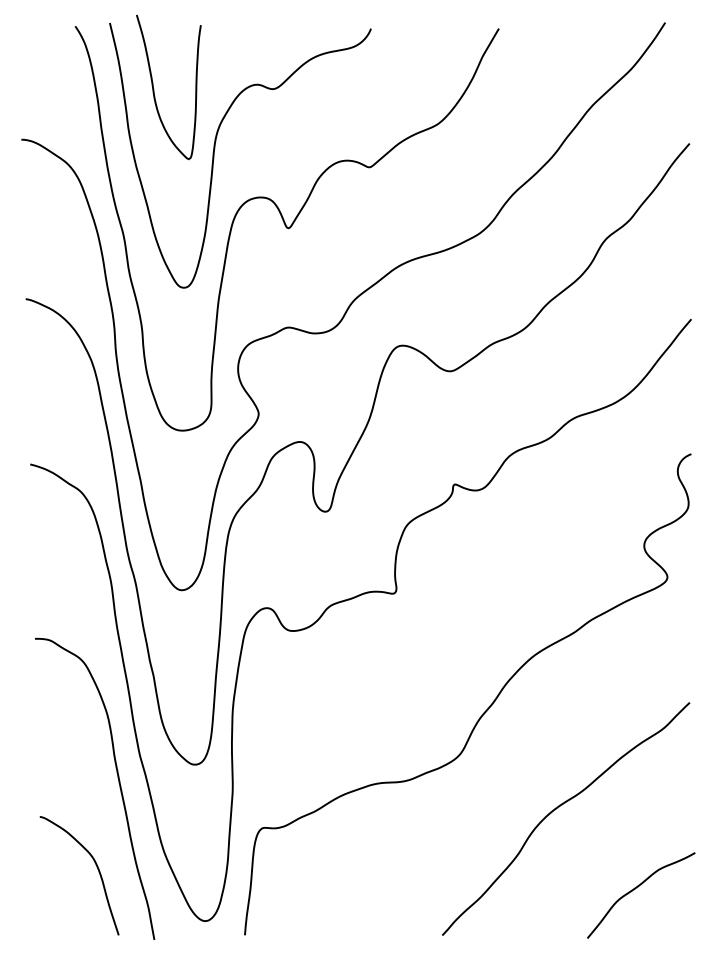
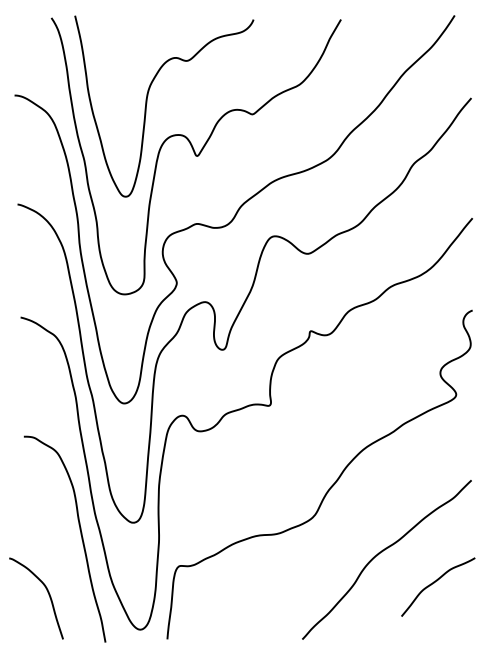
curve: (154, 87) -> (105, 59), removed
curve: (97, 871) -> (48, 595), moved
curve: (637, 888) -> (435, 582), moved

